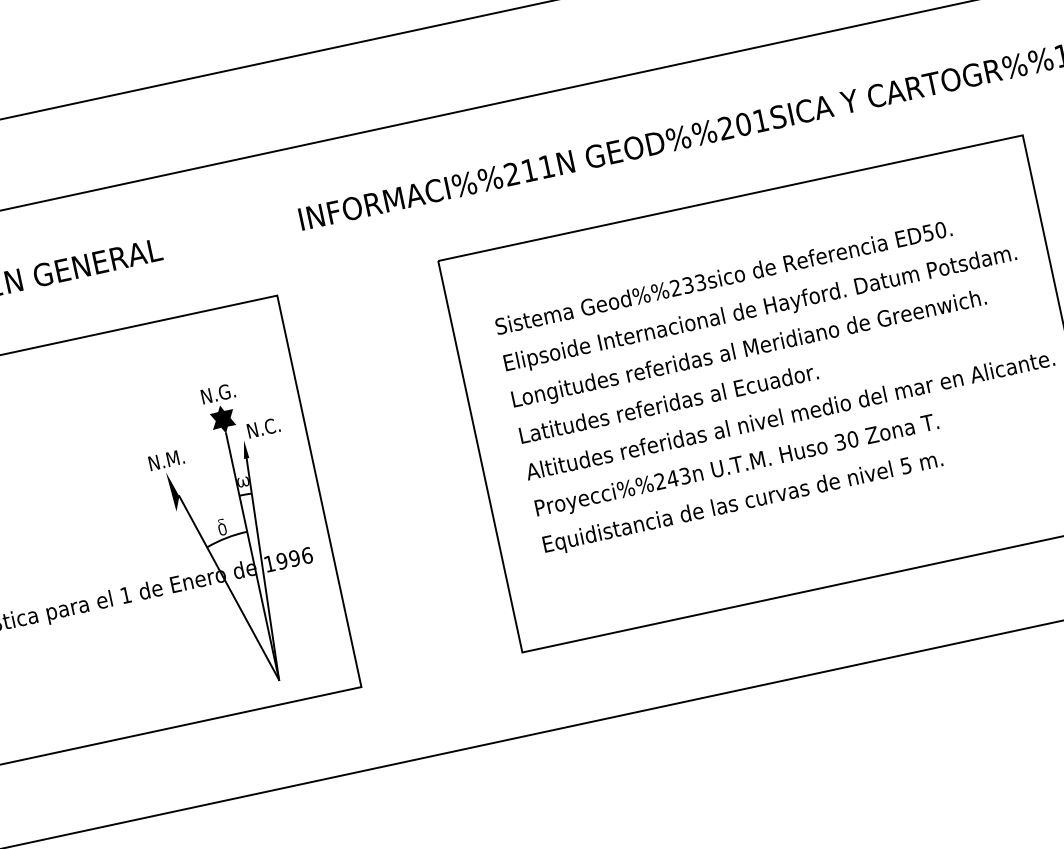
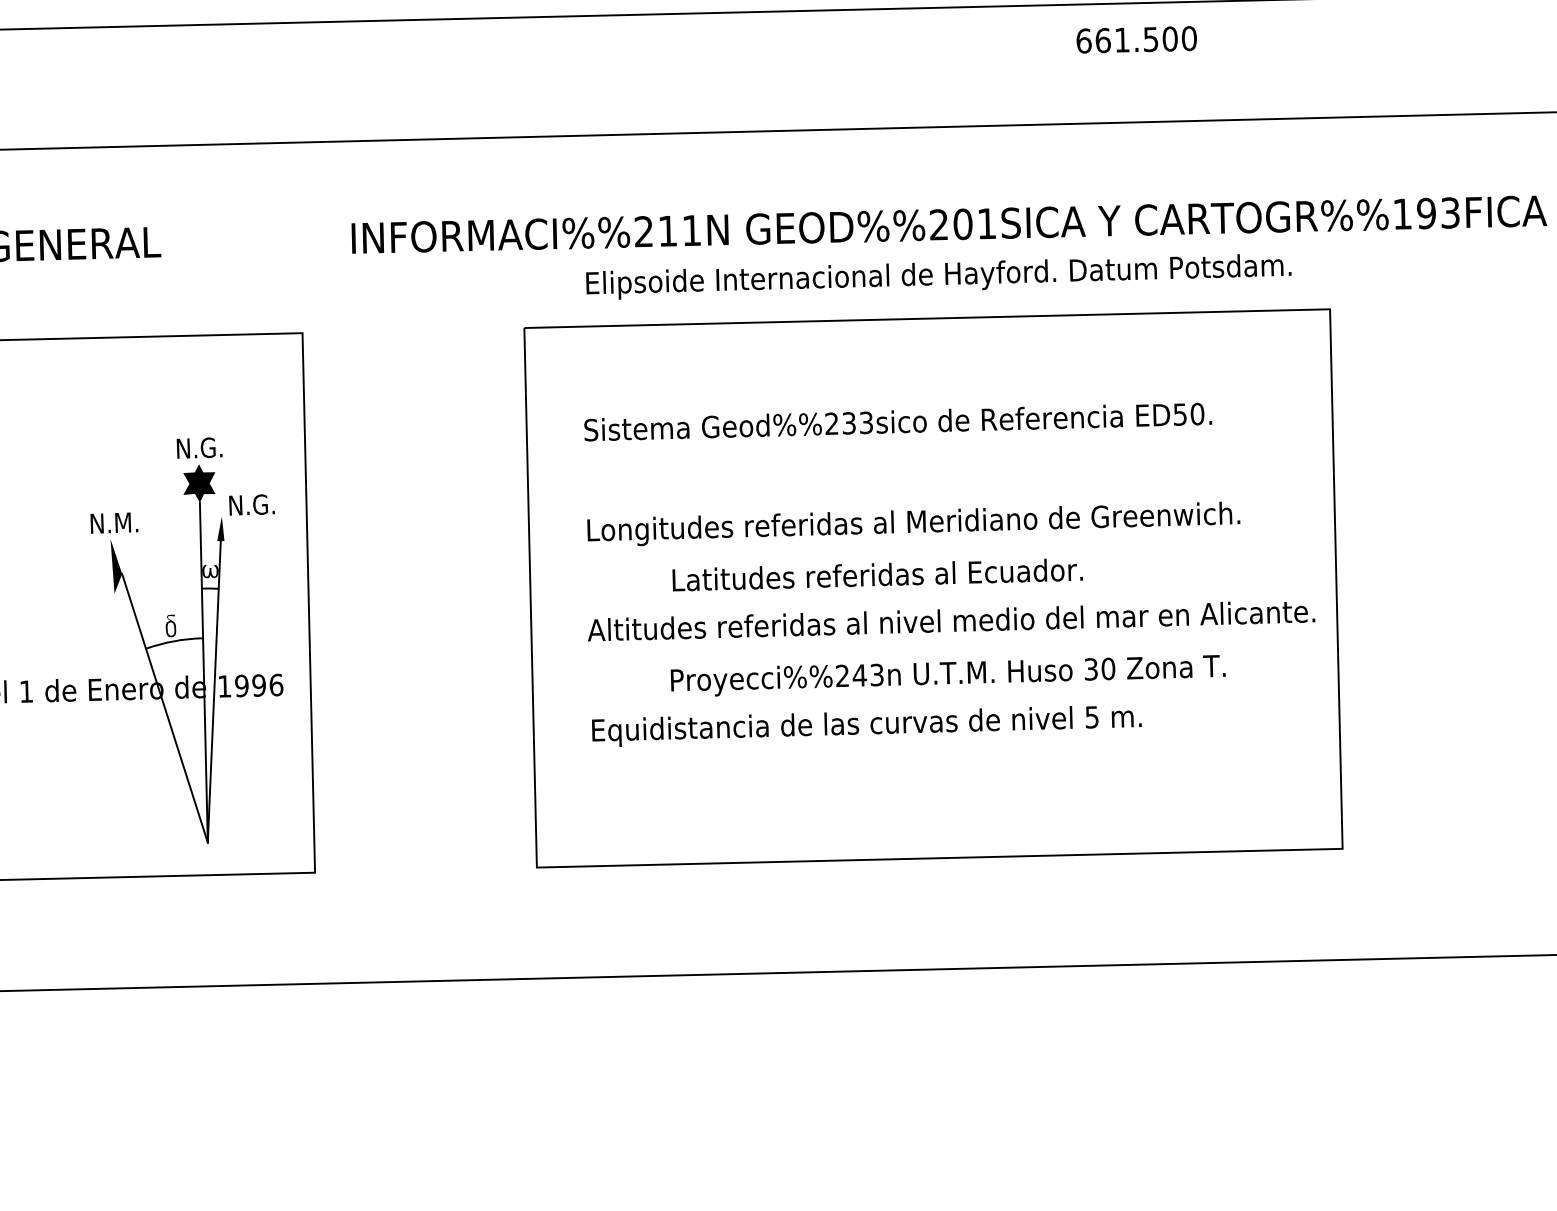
text: (760, 309) -> (938, 276), moved
text: (668, 403) -> (877, 574), moved
text: (276, 425) -> (268, 504), N.C. -> N.G.
text: (736, 466) -> (947, 675), moved

